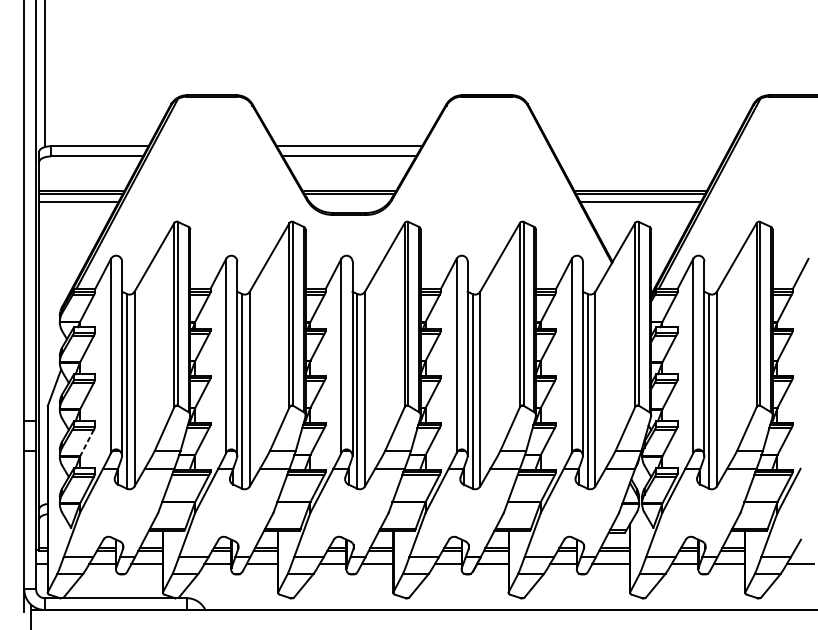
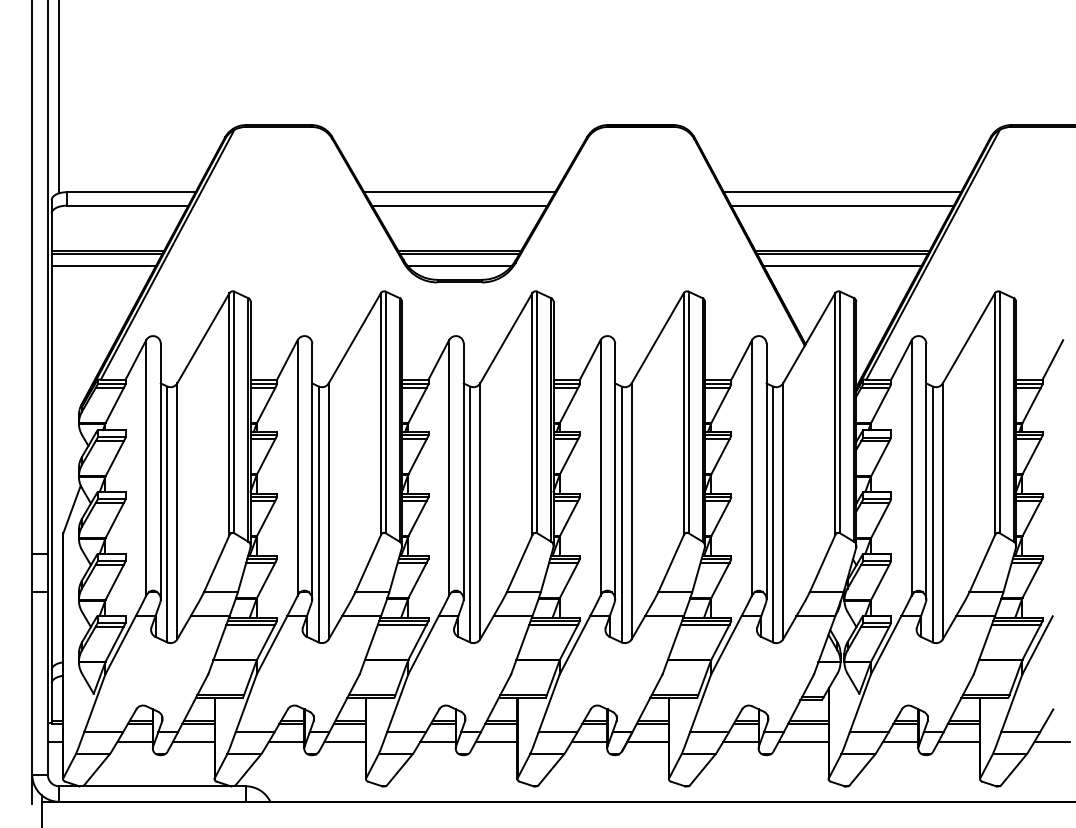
line: (640, 146) -> (842, 192), added
line: (639, 156) -> (841, 205), added
line: (349, 202) -> (459, 265), added
line: (86, 443) -> (114, 582), dashed -> solid

